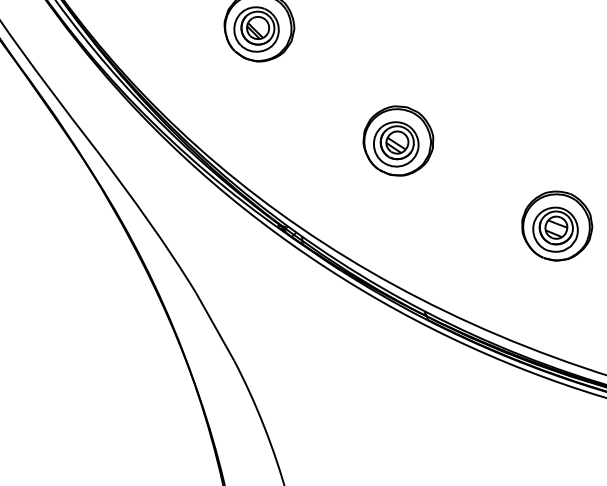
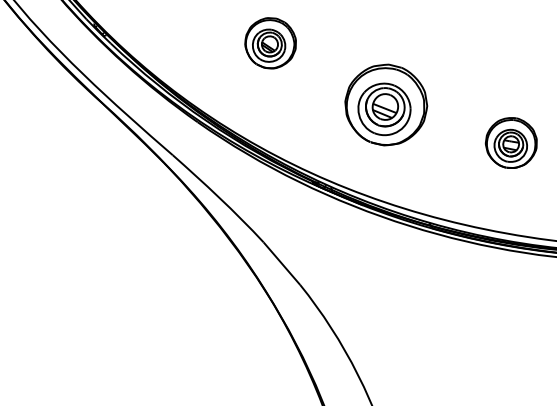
part: (397, 140) -> (385, 104), size x1.6

